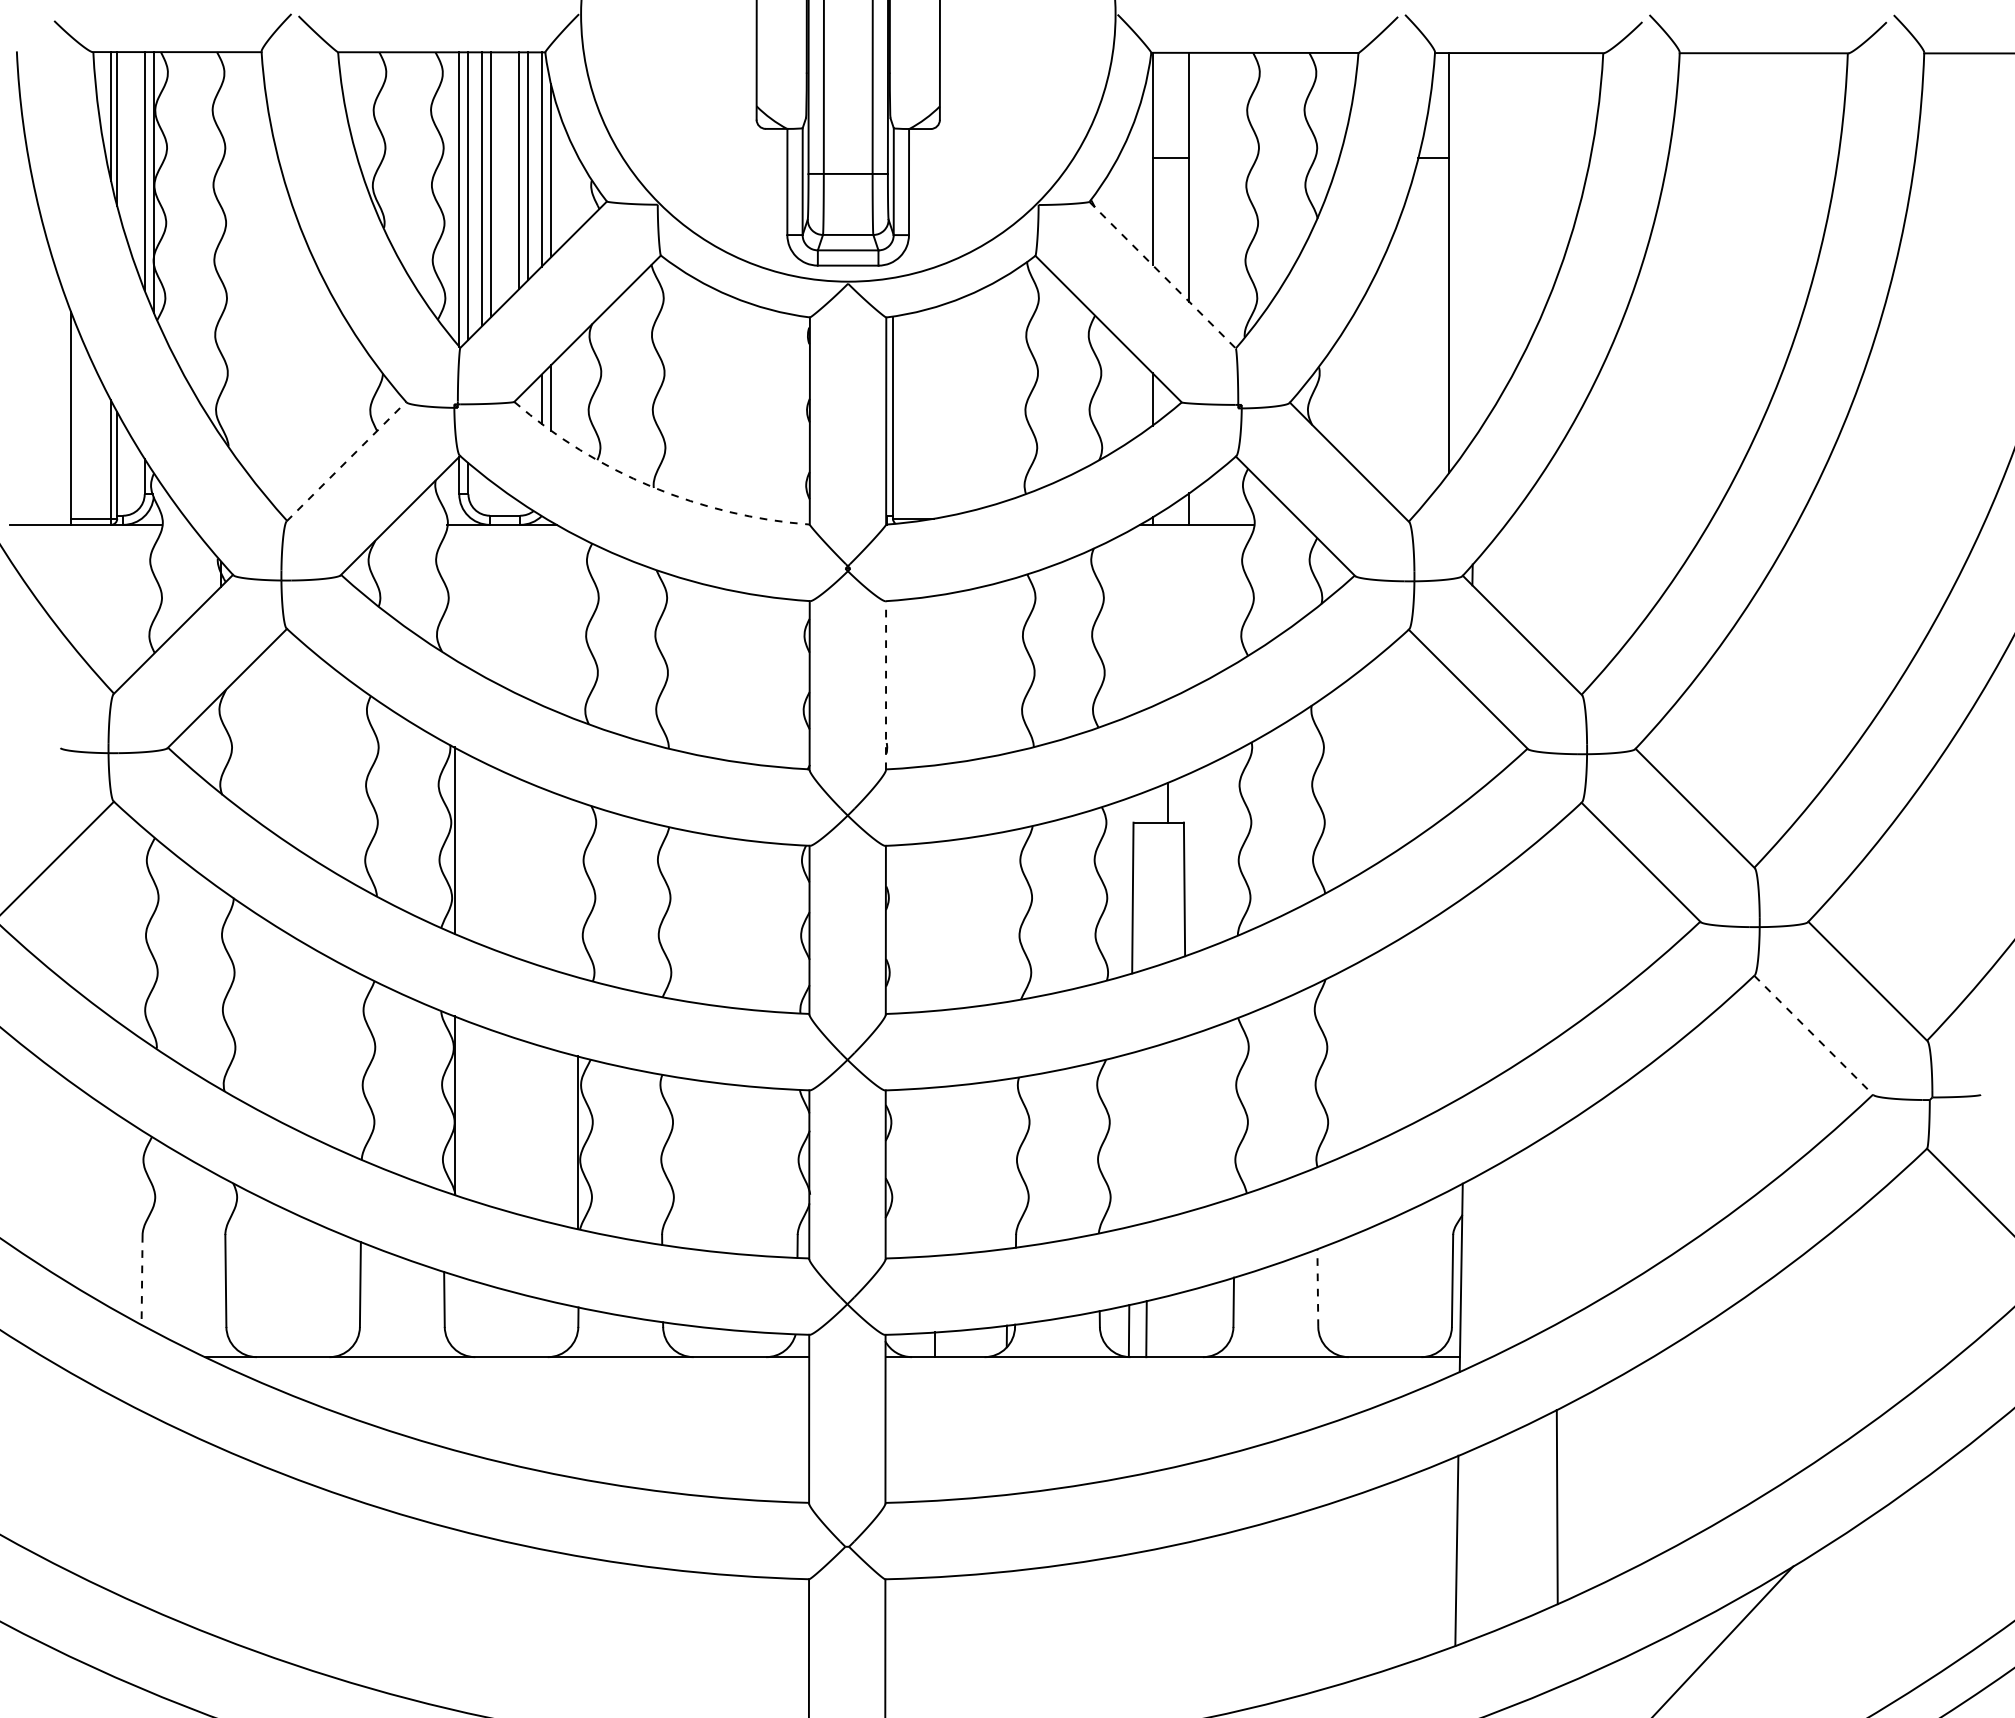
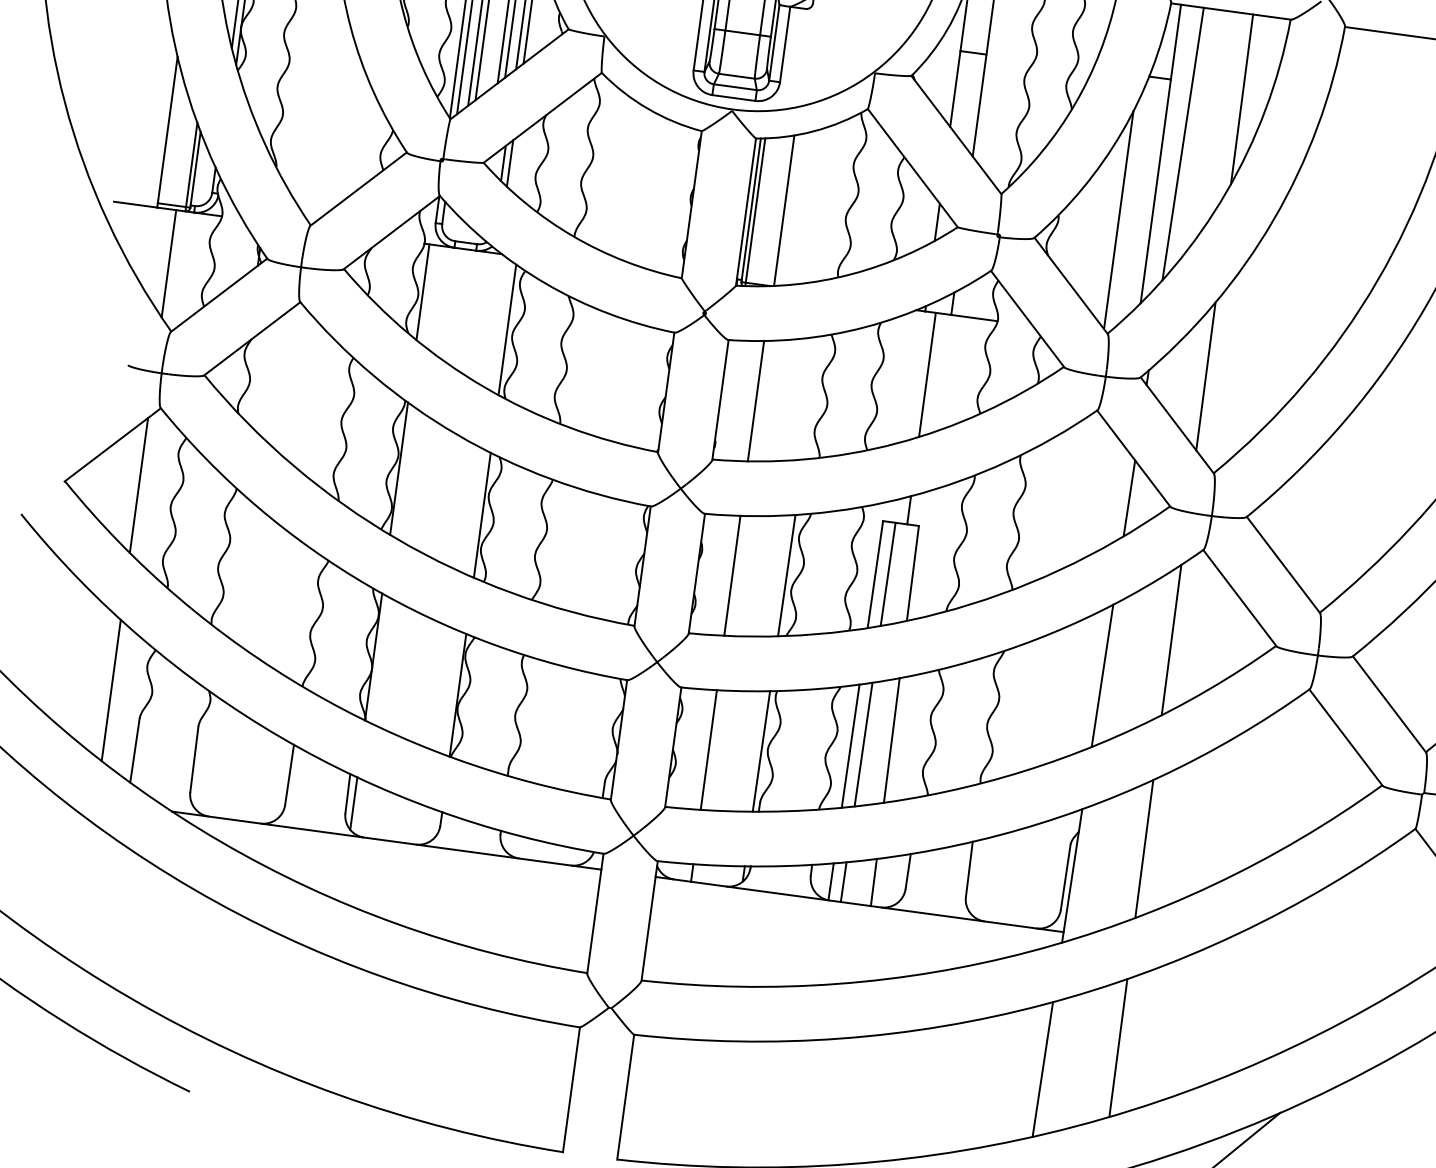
line: (1550, 172) -> (1241, 99), added
line: (1477, 245) -> (1182, 144), added
line: (1162, 275) -> (956, 135), dashed -> solid
line: (1403, 361) -> (1119, 219), added
line: (938, 411) -> (784, 210), added
line: (899, 419) -> (755, 212), added
line: (346, 461) -> (358, 188), dashed -> solid
arc: (652, 486) -> (573, 236), dashed -> solid
line: (1552, 562) -> (1205, 376), added
line: (454, 591) -> (422, 291), added
line: (98, 599) -> (169, 263), added
line: (1167, 611) -> (927, 374), added
line: (578, 628) -> (507, 329), added
line: (935, 680) -> (756, 401), added
line: (886, 685) -> (720, 399), dashed -> solid
line: (1469, 744) -> (1129, 497), added
line: (578, 889) -> (482, 515), added
line: (1150, 895) -> (888, 574), added
line: (98, 912) -> (139, 485), added
line: (1010, 915) -> (786, 575), added
line: (935, 926) -> (732, 575), added
line: (1554, 932) -> (1171, 639), added
line: (1465, 995) -> (1102, 675), added
line: (1814, 1035) -> (1346, 737), dashed -> solid
line: (1186, 1123) -> (891, 739), added
line: (1148, 1135) -> (863, 744), added
line: (1130, 1139) -> (850, 745), added
line: (1008, 1163) -> (761, 751), added
line: (935, 1171) -> (708, 749), added
line: (98, 1200) -> (111, 690), added
line: (1555, 1226) -> (1144, 848), added
line: (142, 1279) -> (135, 750), dashed -> solid
line: (1317, 1288) -> (969, 869), dashed -> solid
line: (454, 1311) -> (353, 803), added
line: (1188, 1323) -> (874, 882), added

